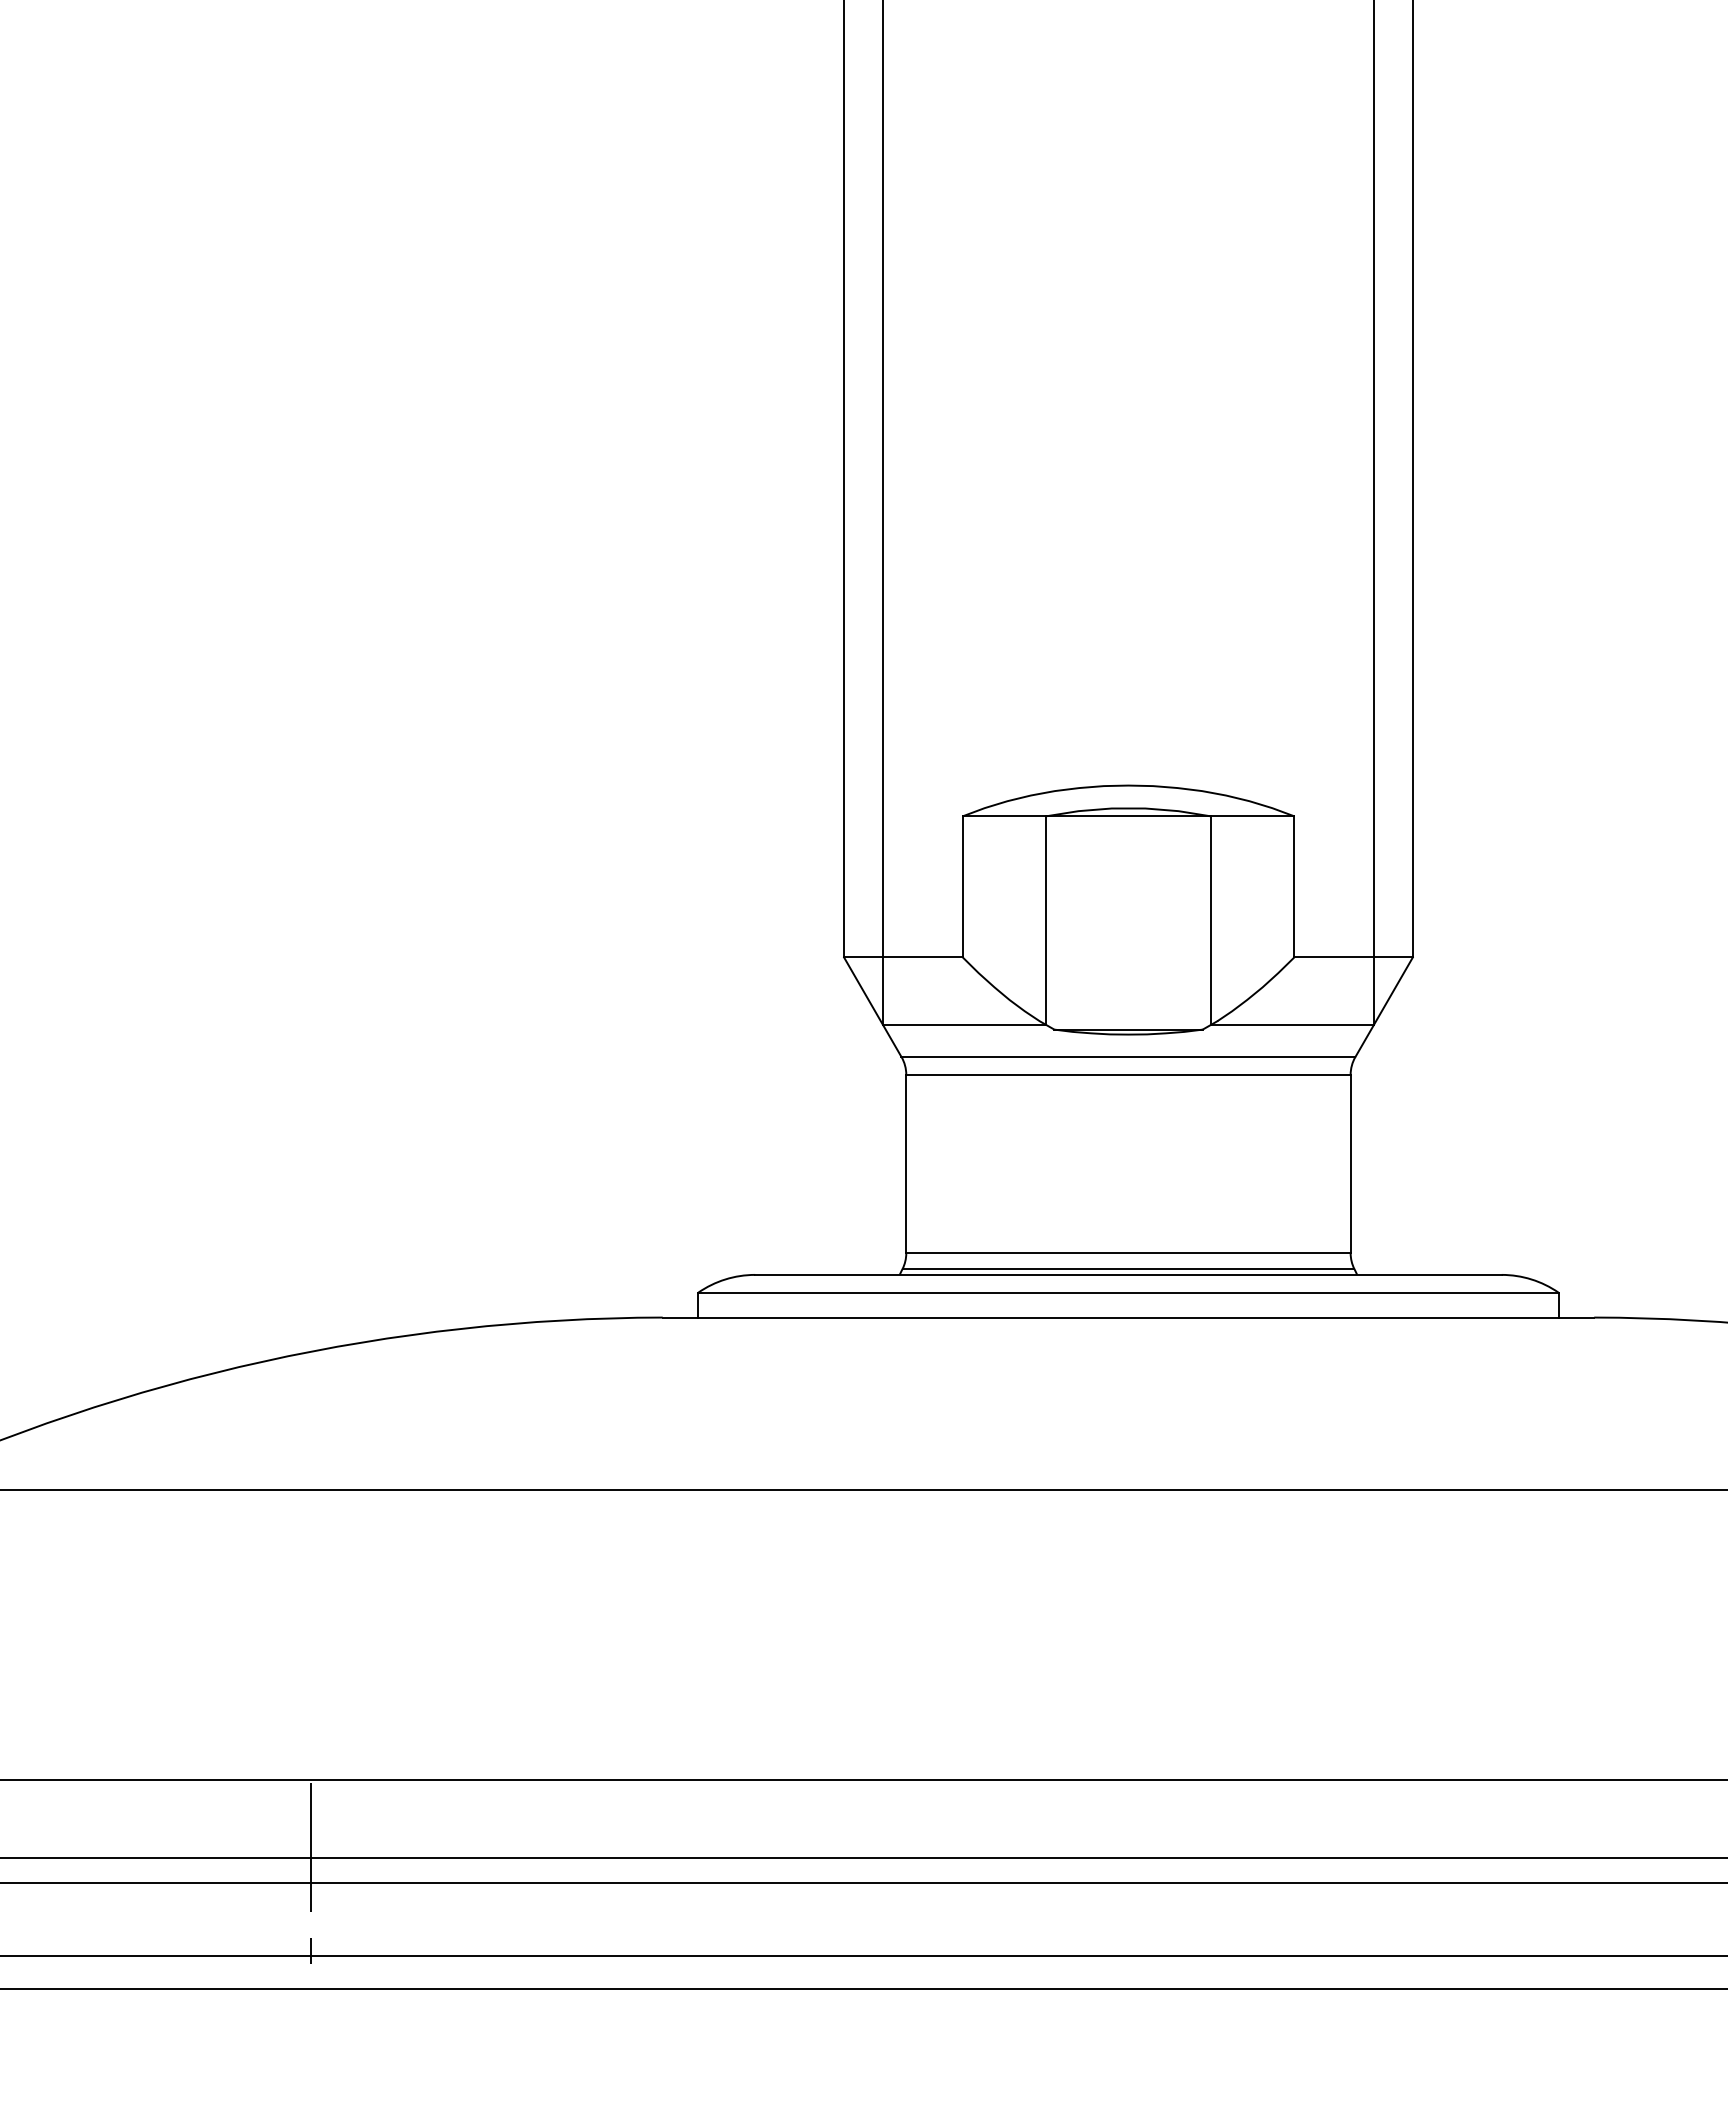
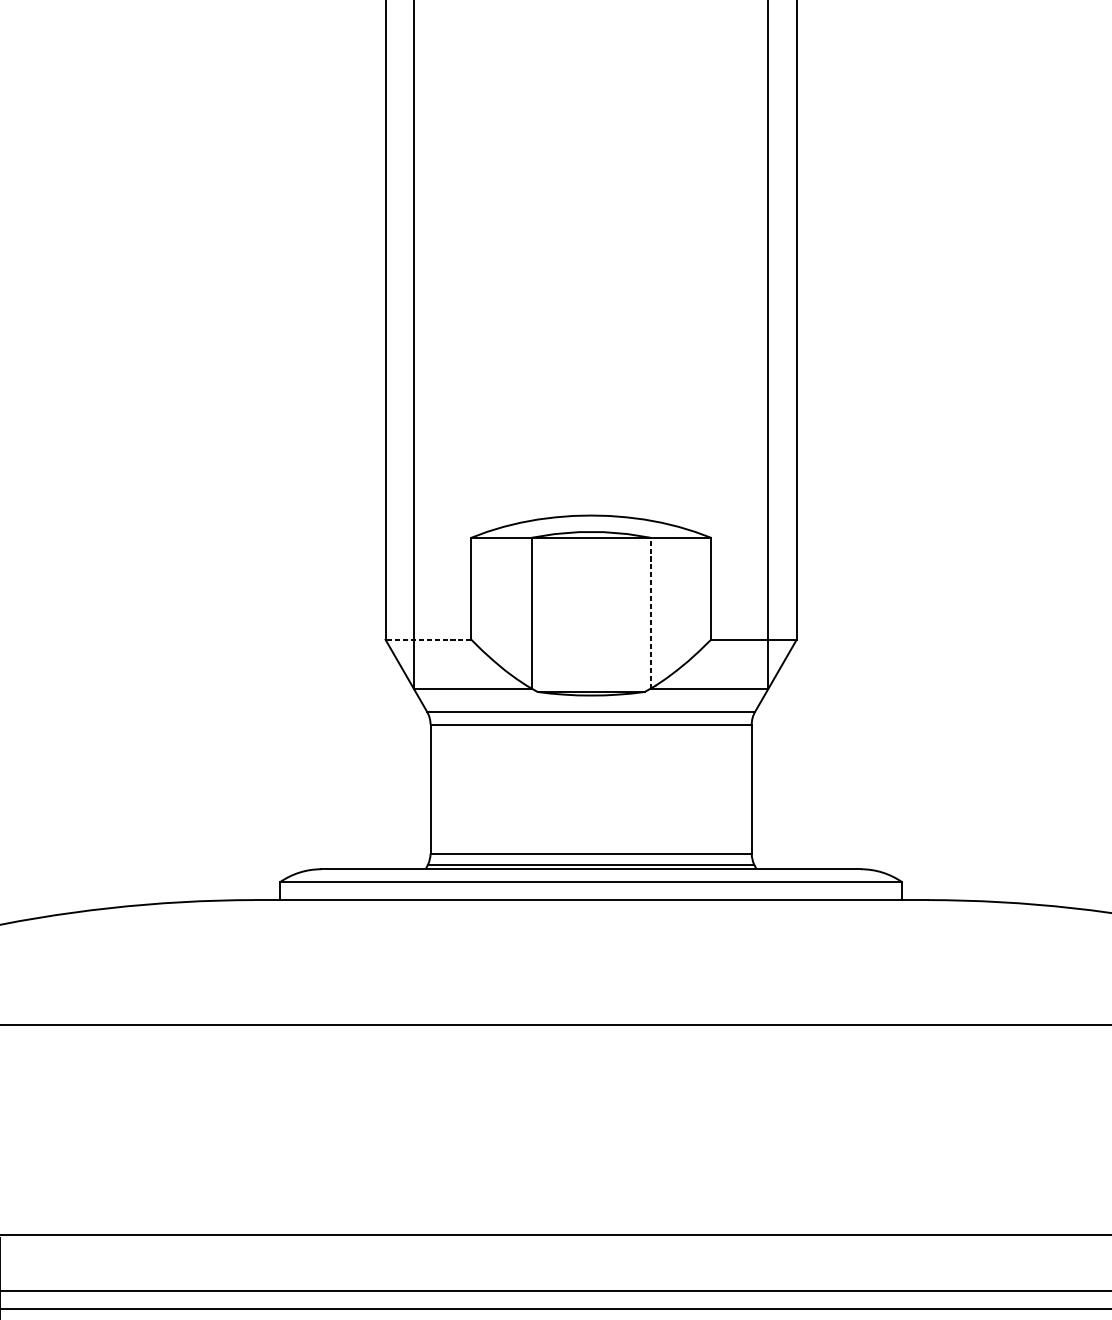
line: (1210, 920) -> (650, 613), solid -> dashed
line: (902, 957) -> (427, 639), solid -> dashed

